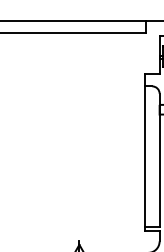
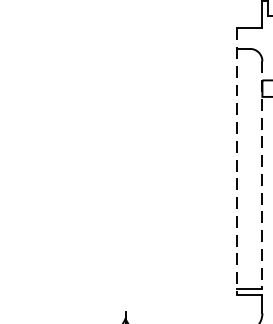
line: (144, 153) -> (236, 163), solid -> dashed
line: (159, 160) -> (262, 175), solid -> dashed

